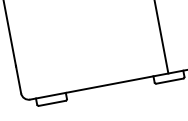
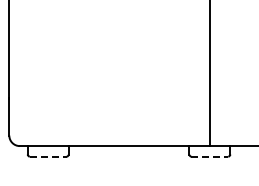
line: (170, 80) -> (210, 156), solid -> dashed
line: (52, 103) -> (48, 156), solid -> dashed

